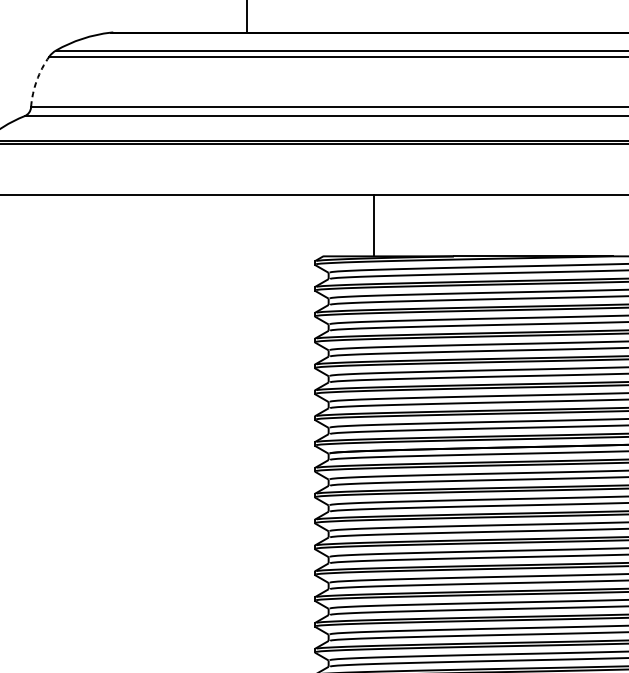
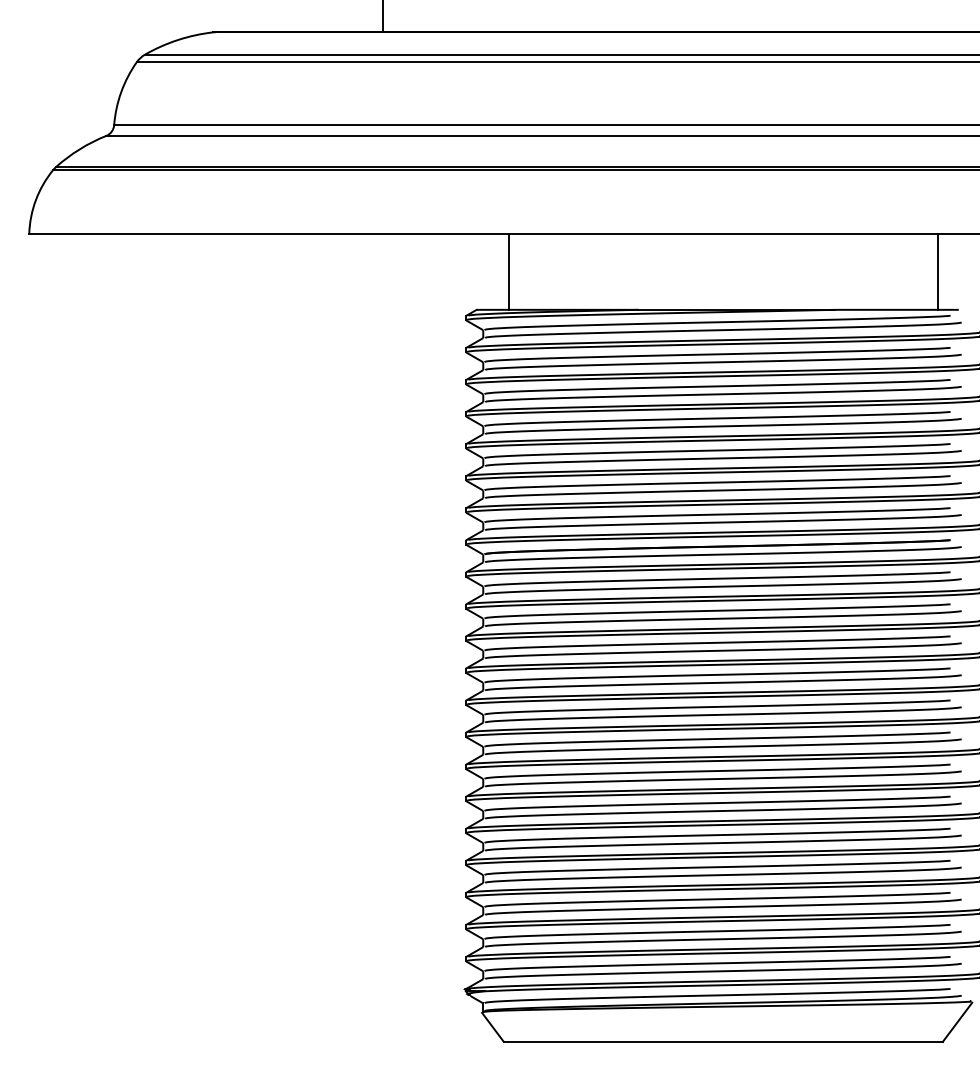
arc: (36, 81) -> (121, 92), dashed -> solid
line: (373, 225) -> (508, 271), moved

